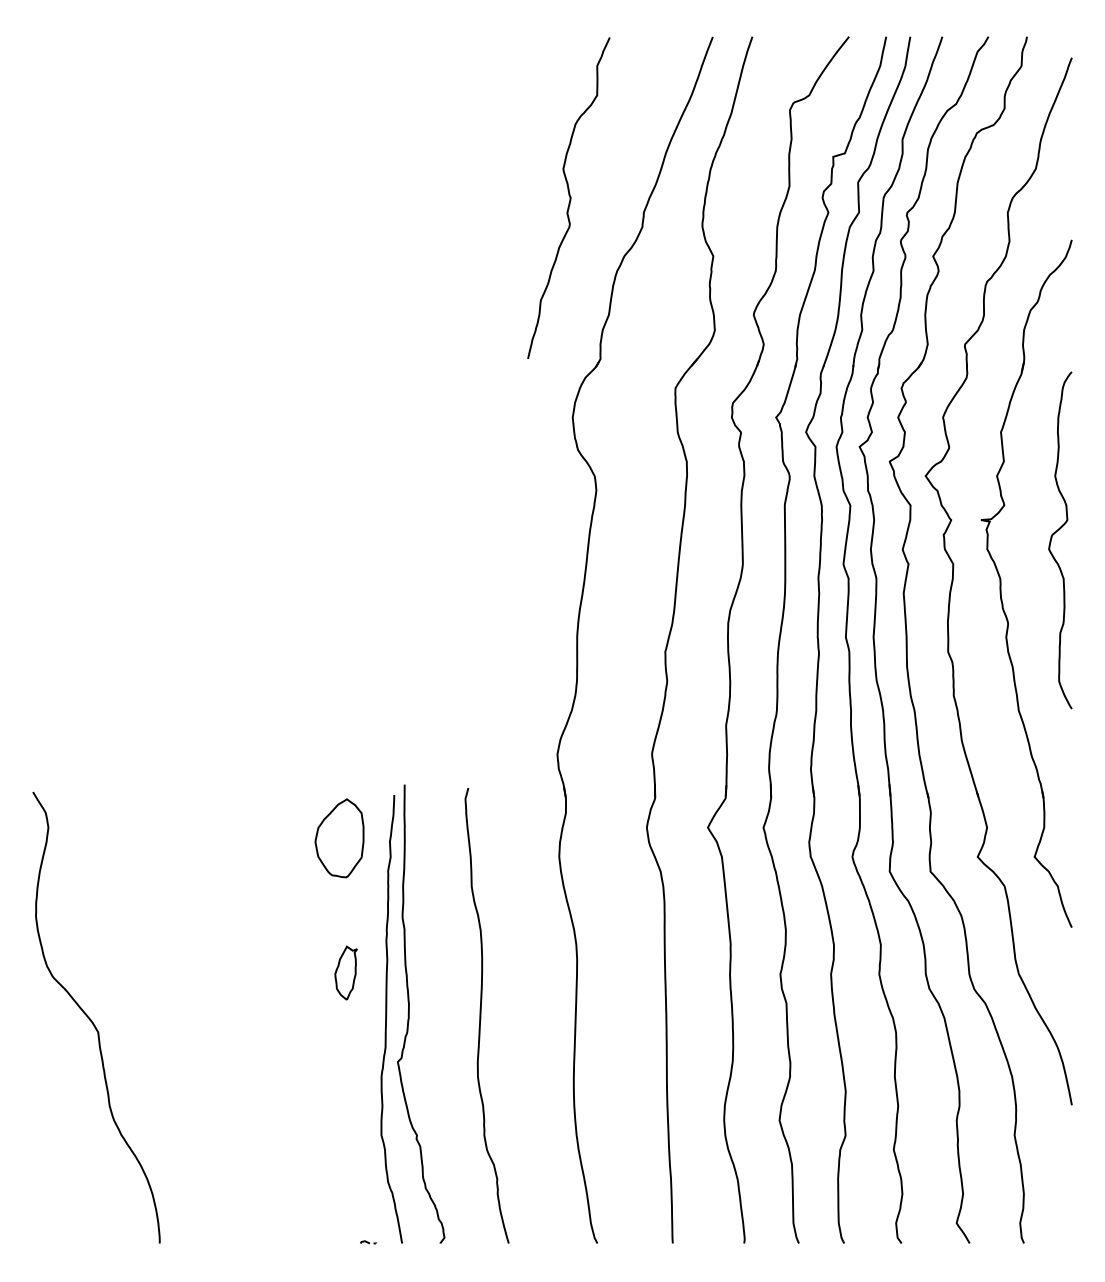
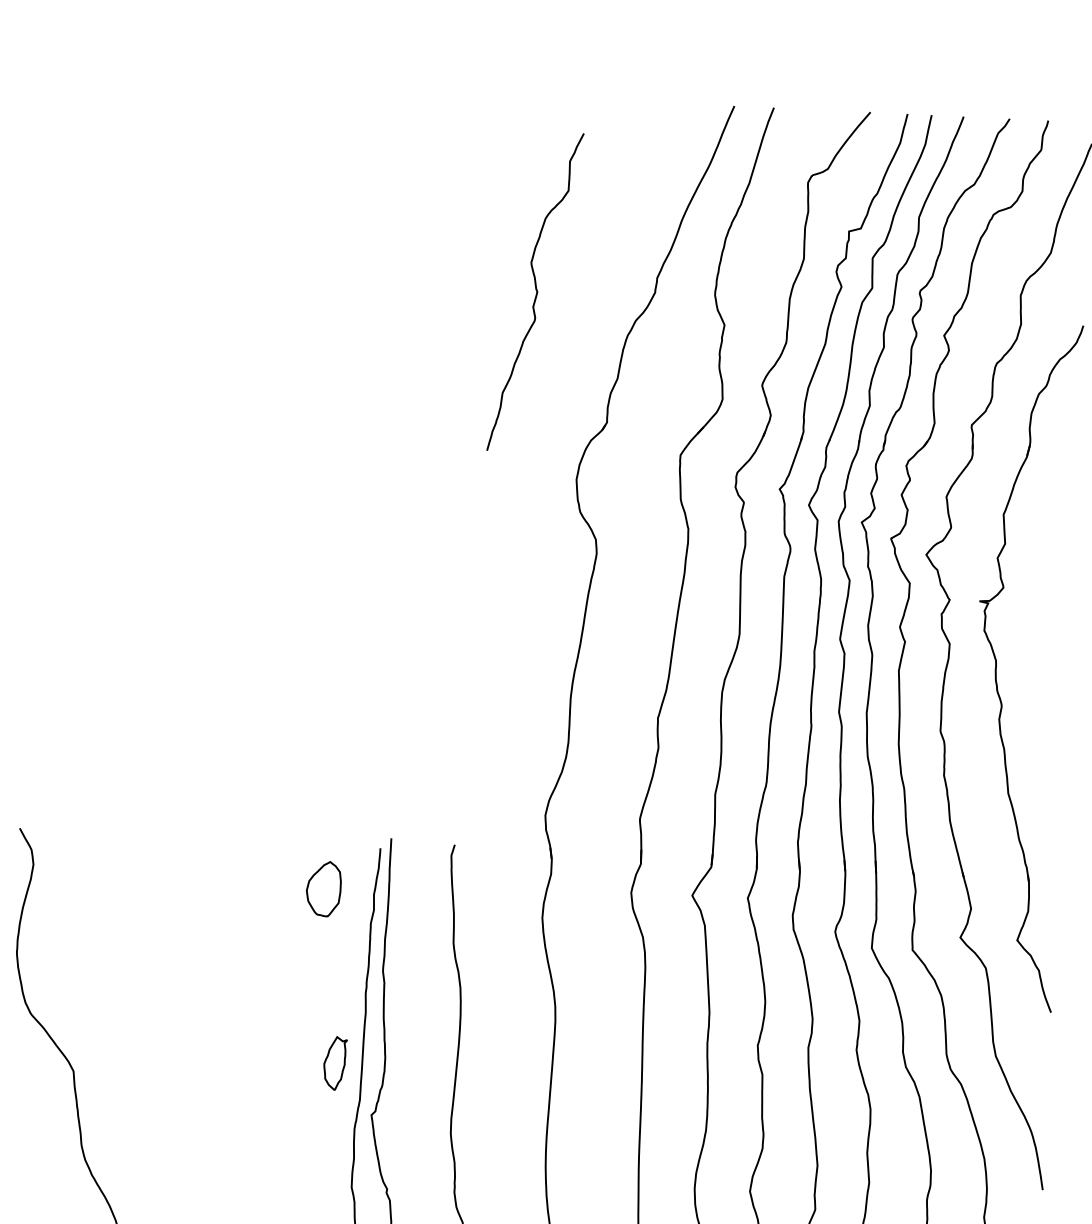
curve: (569, 197) -> (536, 291), moved
curve: (1052, 538) -> (1050, 623), removed
part: (339, 838) -> (323, 889), size x0.7
part: (345, 972) -> (334, 1062), moved

